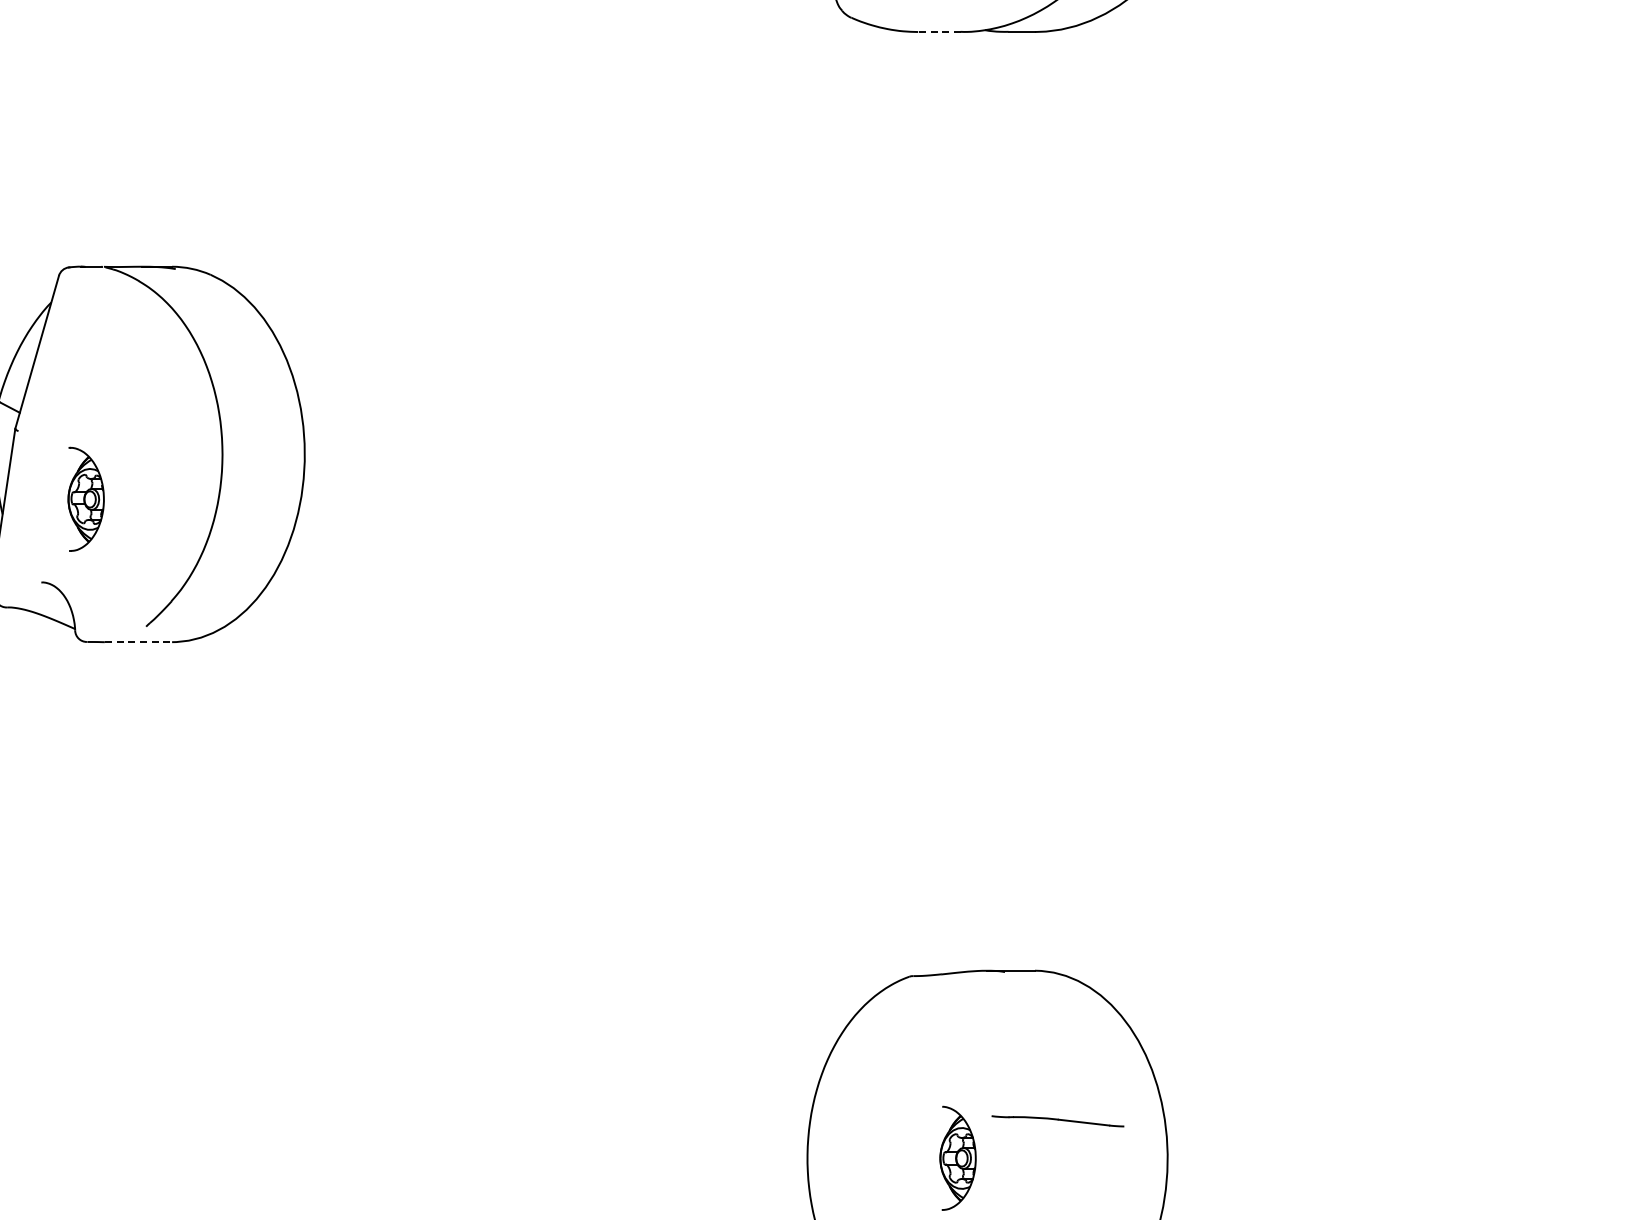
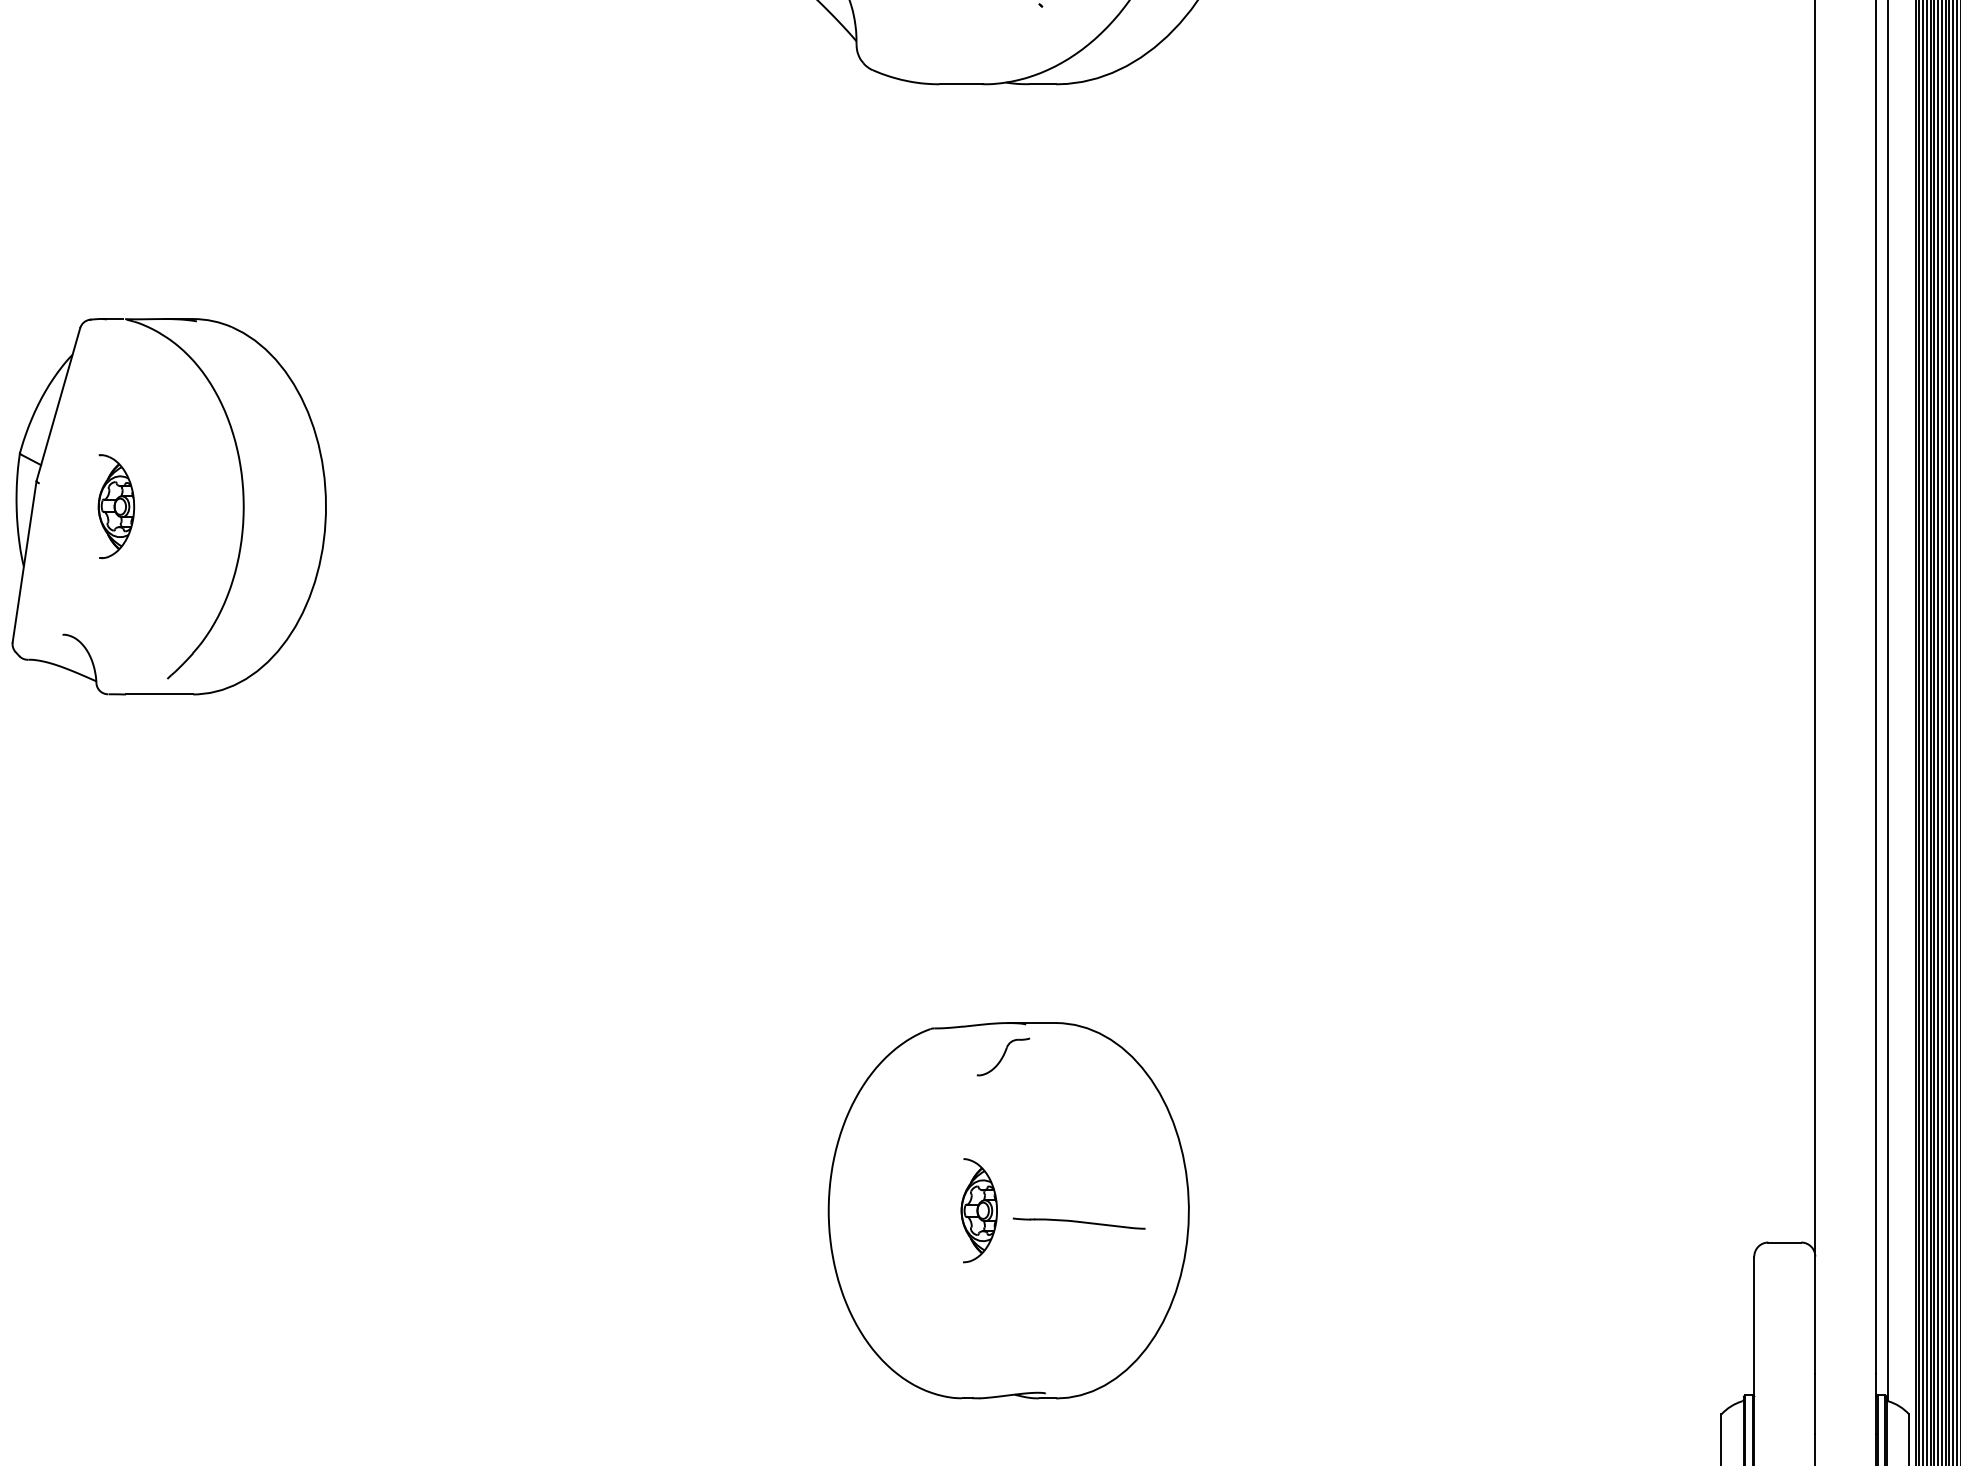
line: (940, 32) -> (961, 84), dashed -> solid
part: (86, 499) -> (116, 506), moved
line: (138, 642) -> (159, 694), dashed -> solid
part: (982, 1004) -> (1003, 1056), added
part: (1057, 1121) -> (1078, 1223), moved

